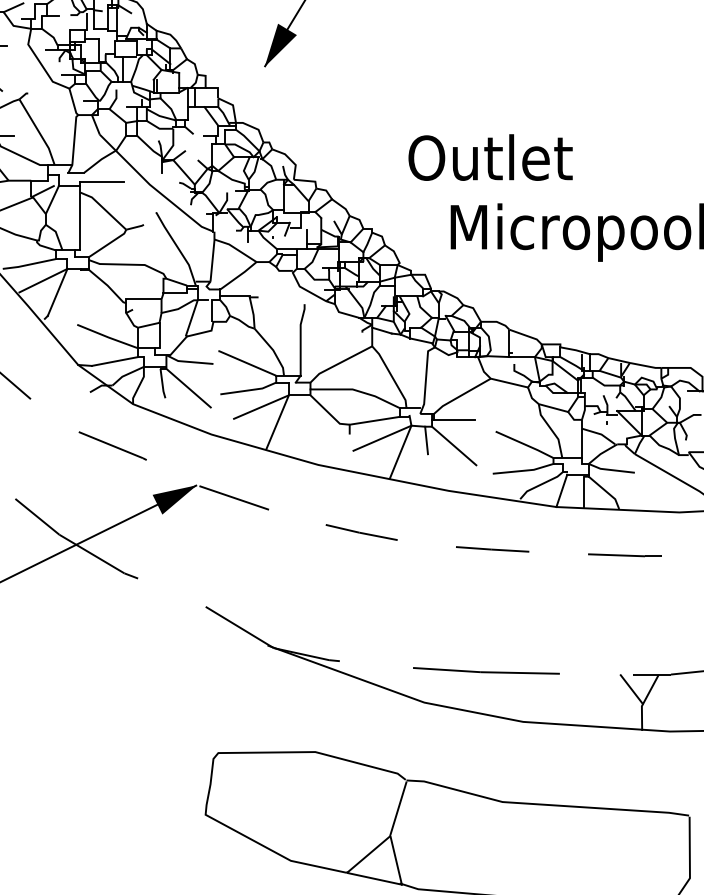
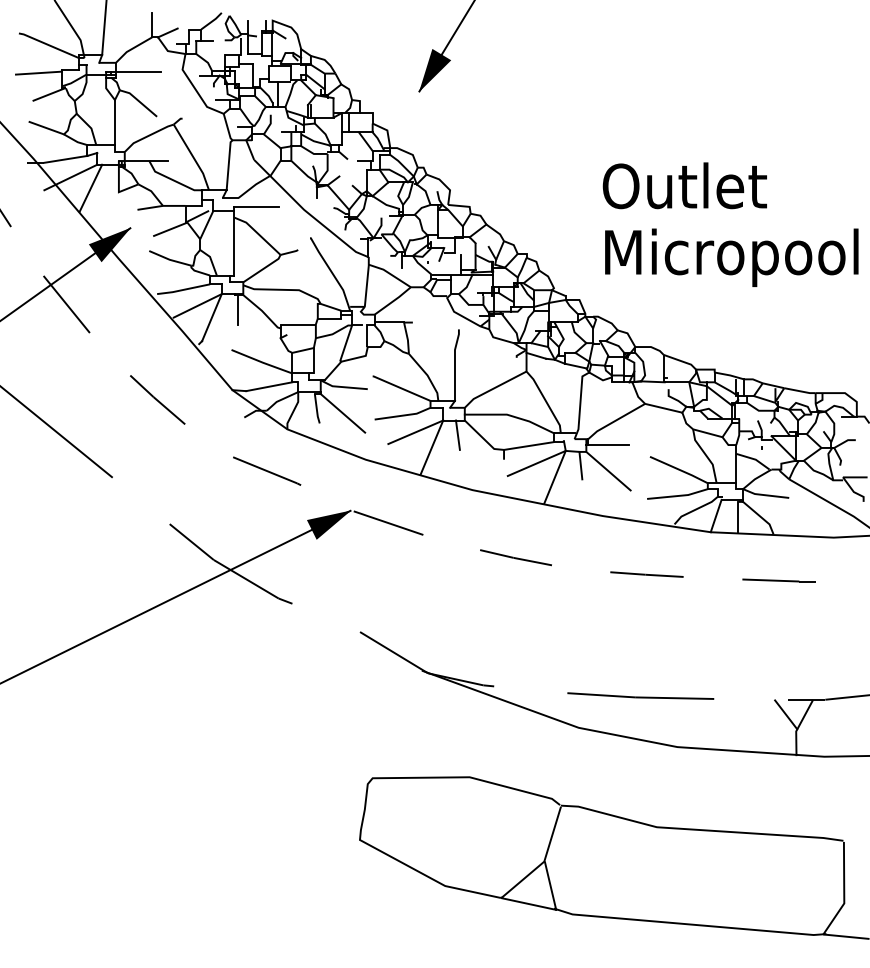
text: (490, 157) -> (684, 185), moved
line: (84, 285) -> (238, 310), added
line: (303, 409) -> (457, 434), added

